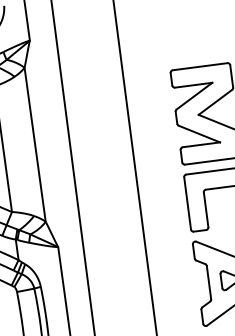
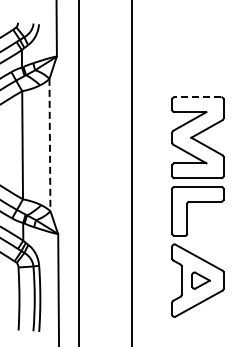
line: (199, 67) -> (197, 97), solid -> dashed
line: (34, 145) -> (49, 145), solid -> dashed

